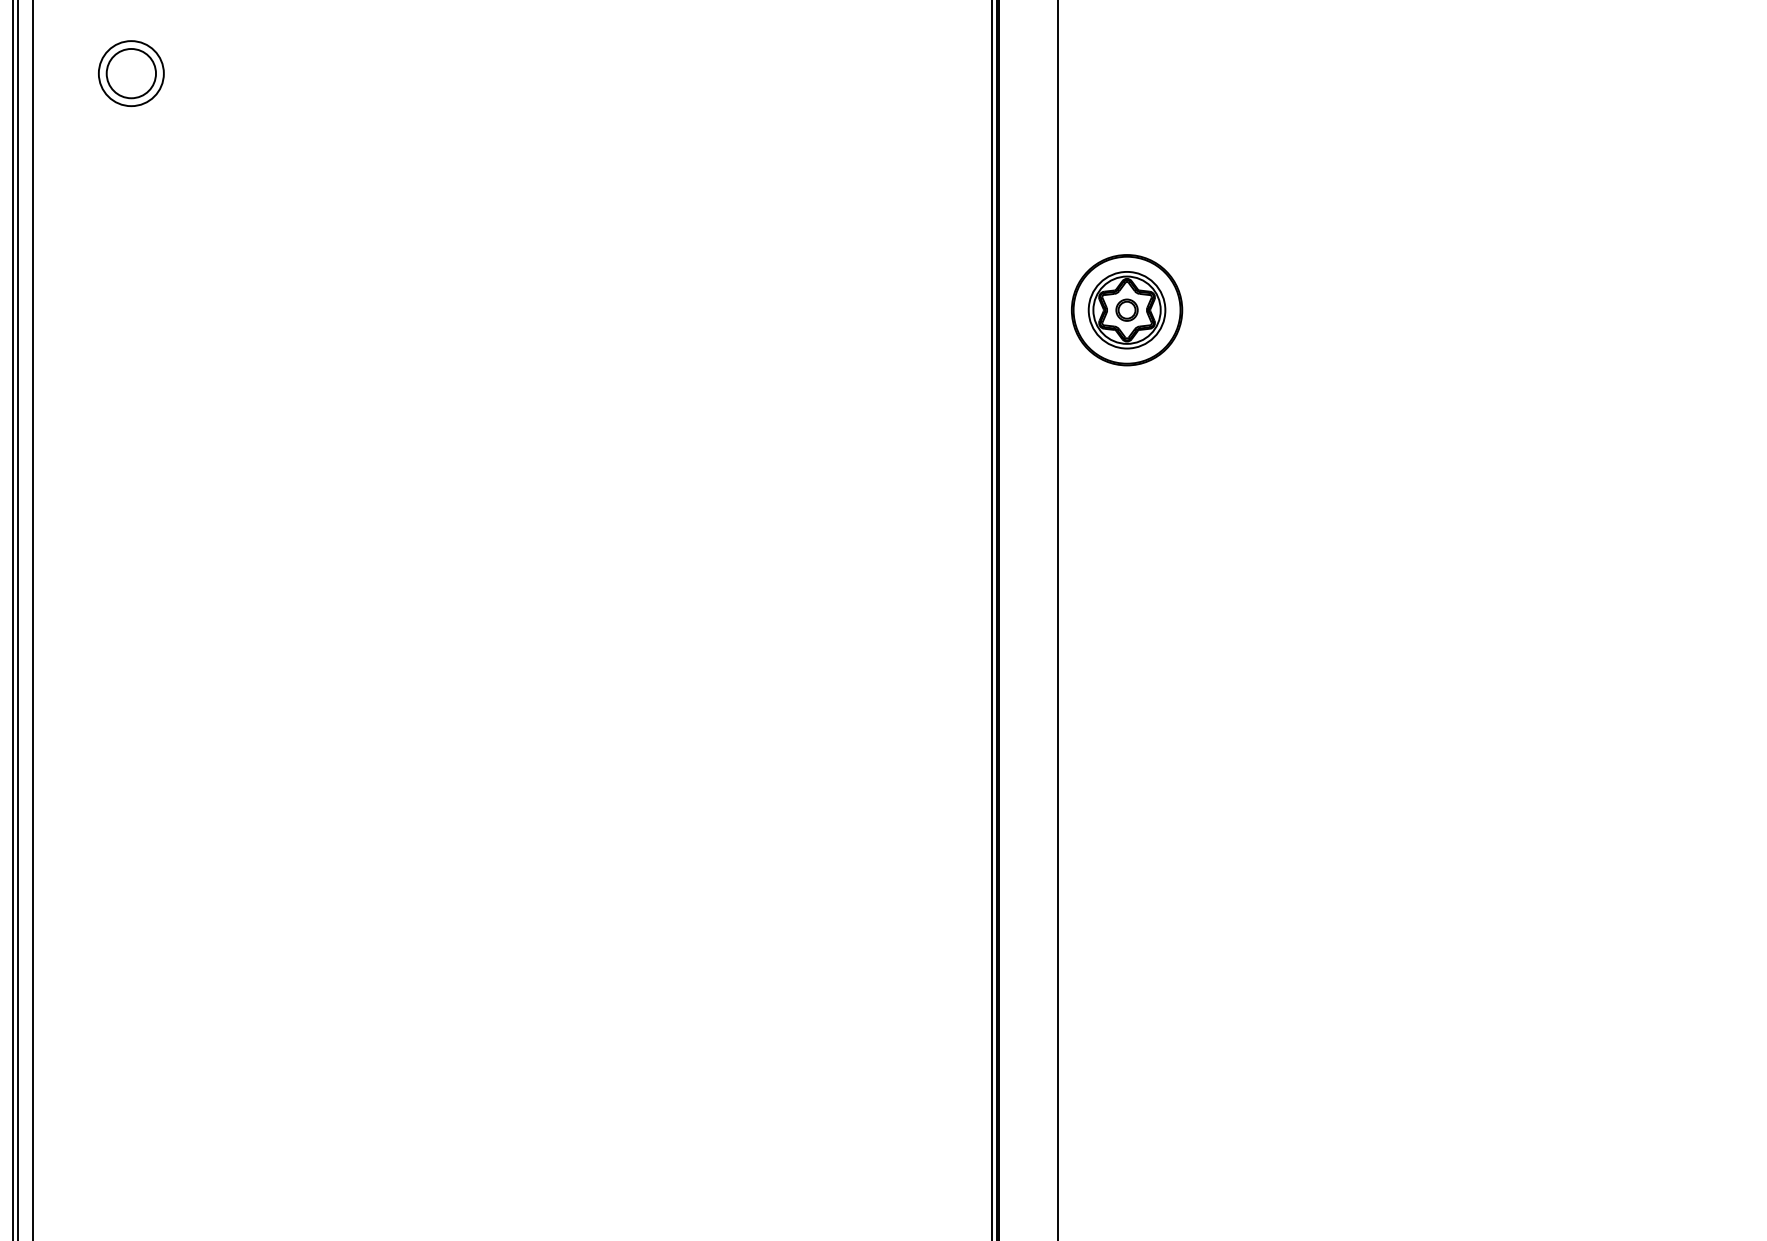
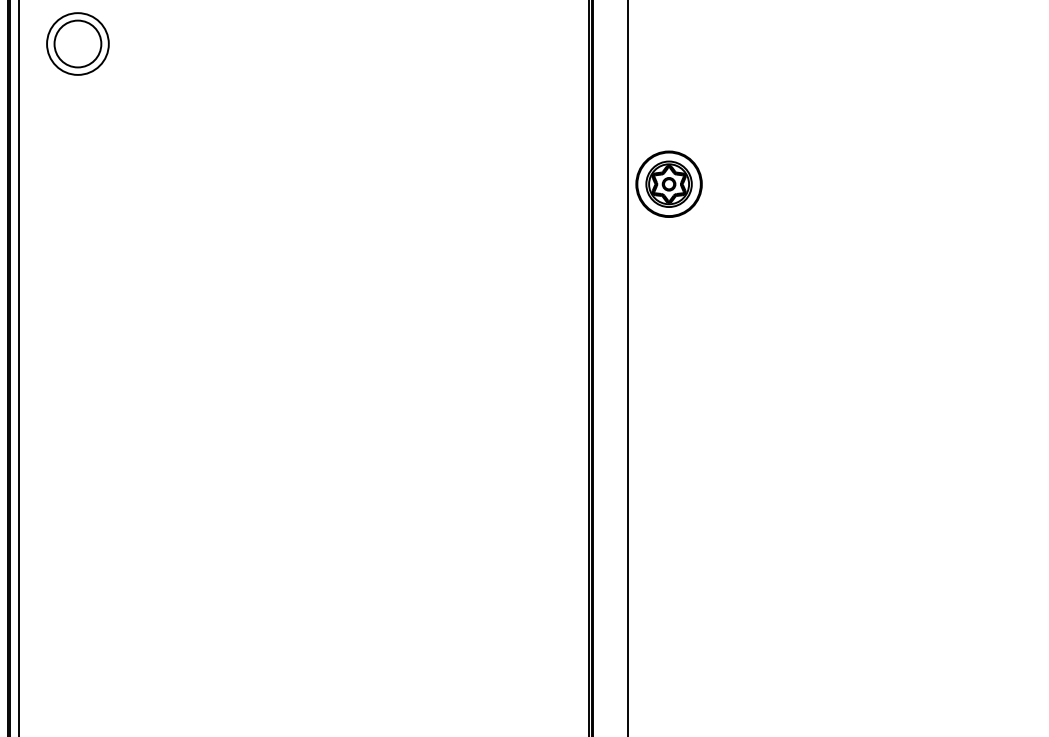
part: (130, 73) -> (77, 43), size x1.6

